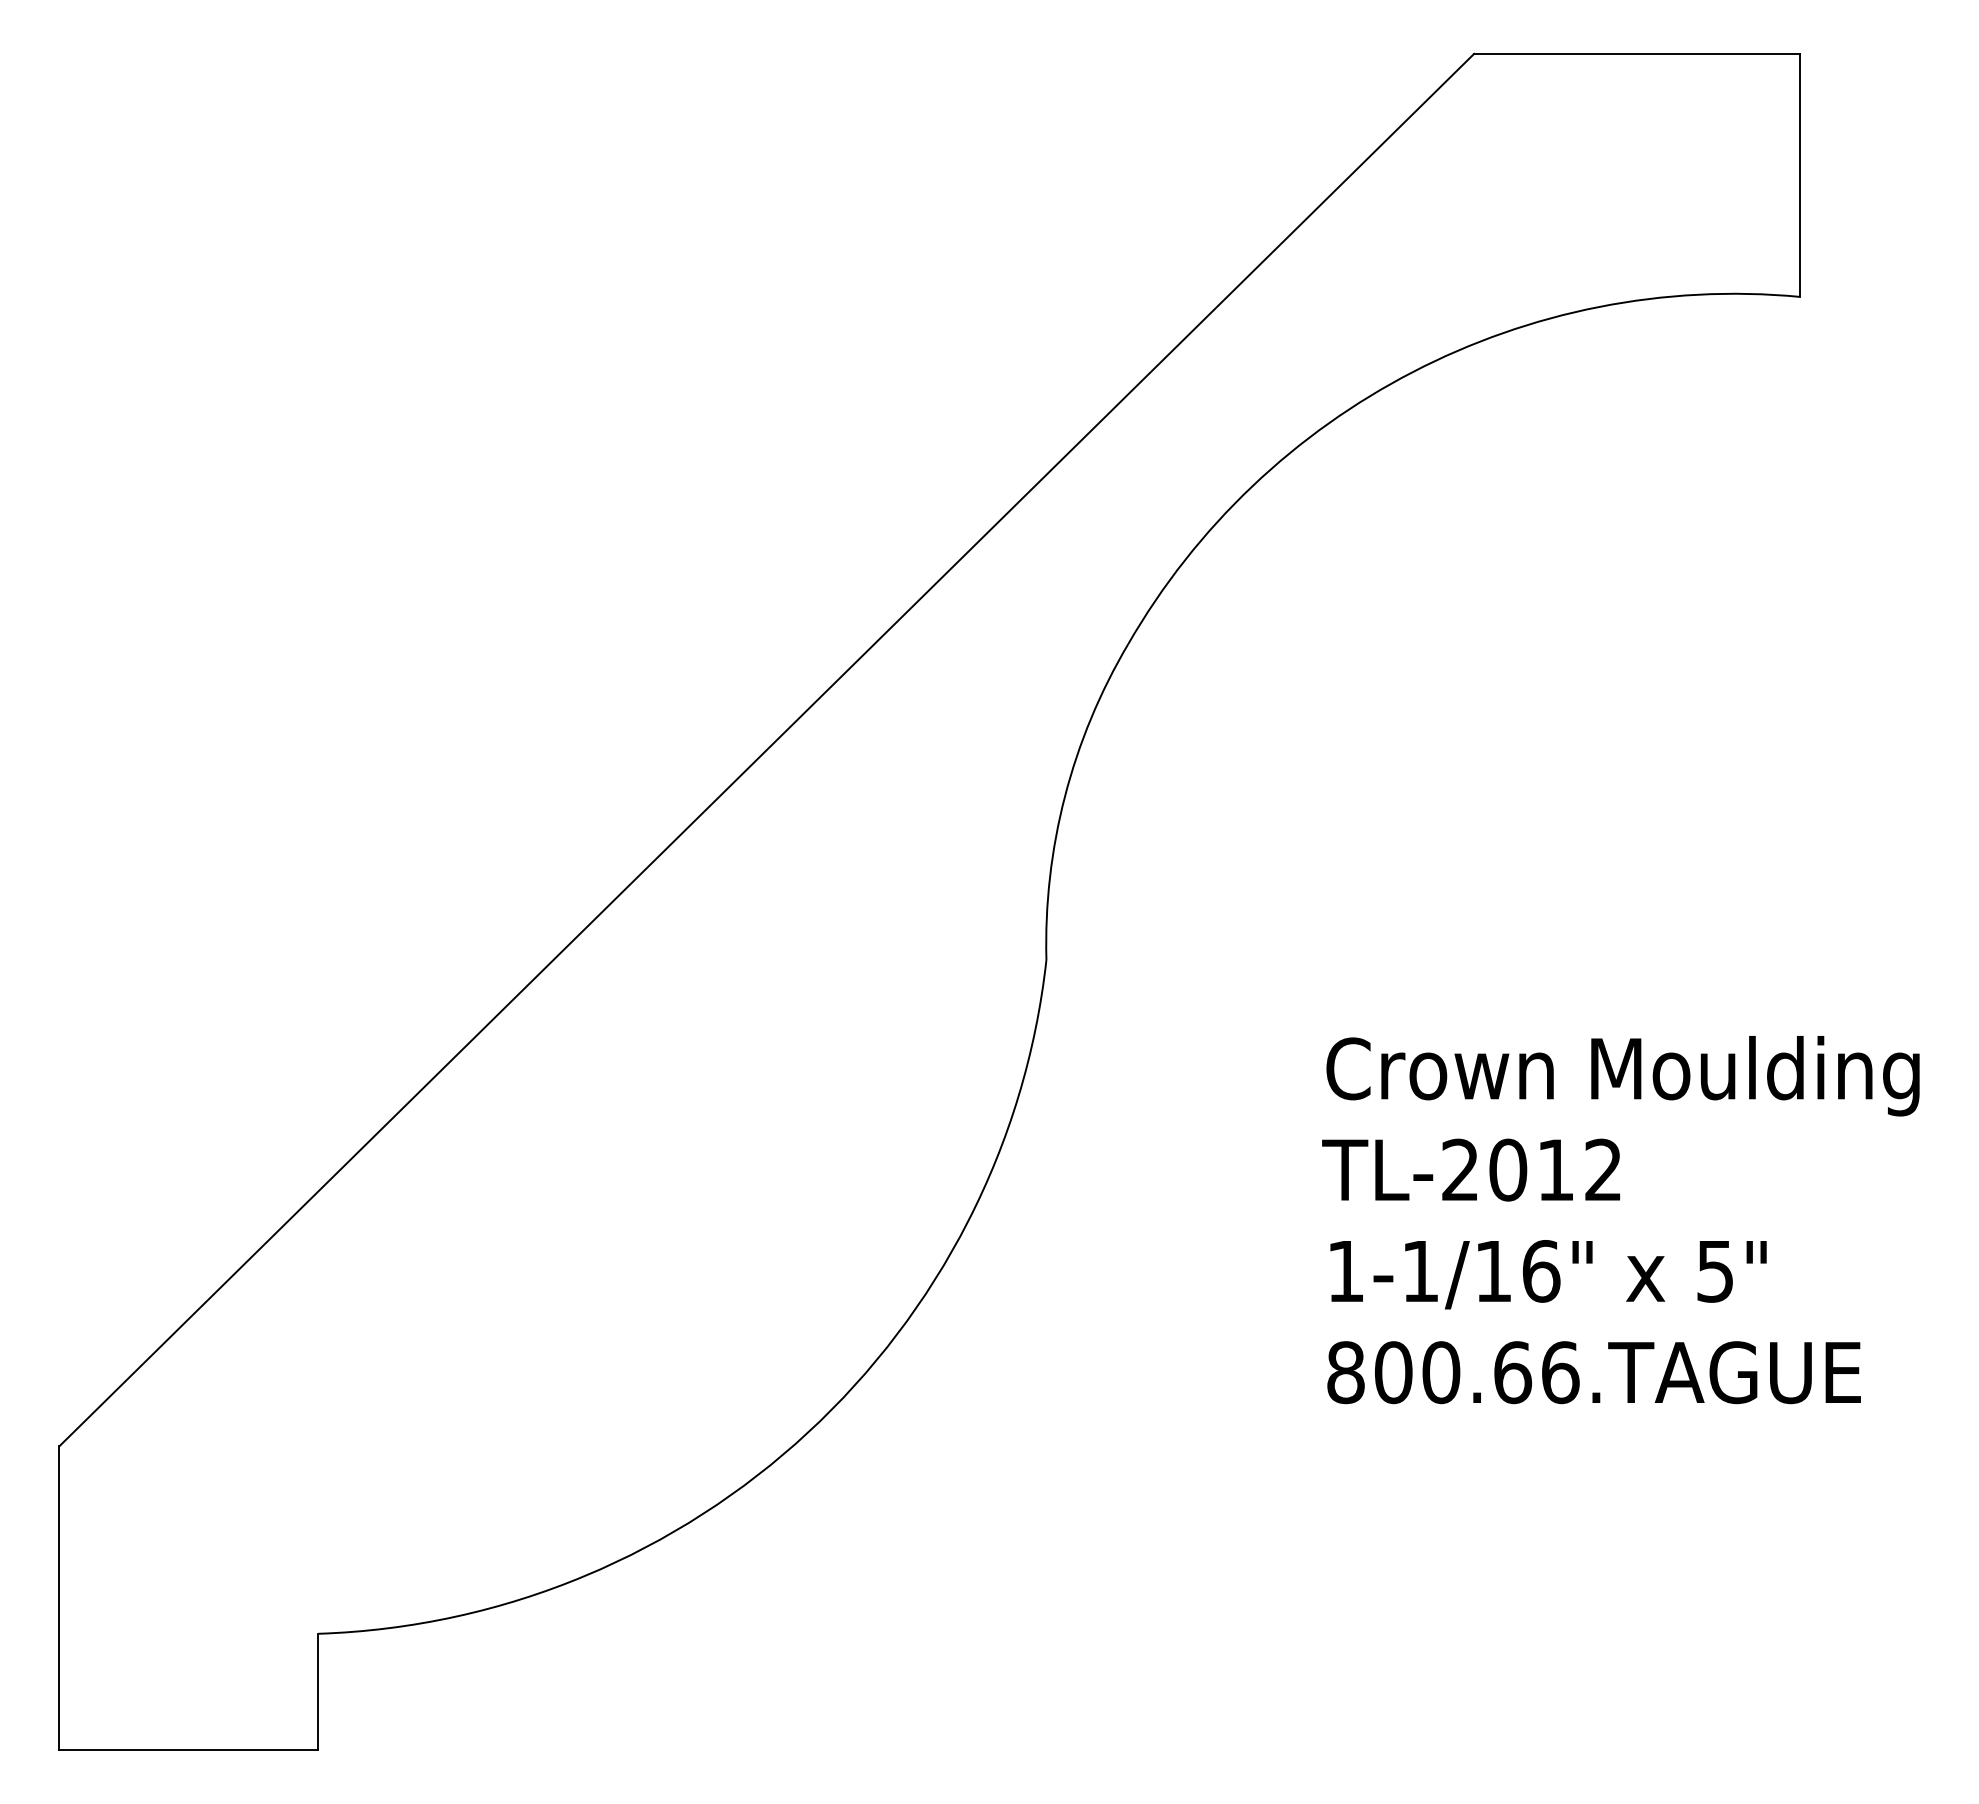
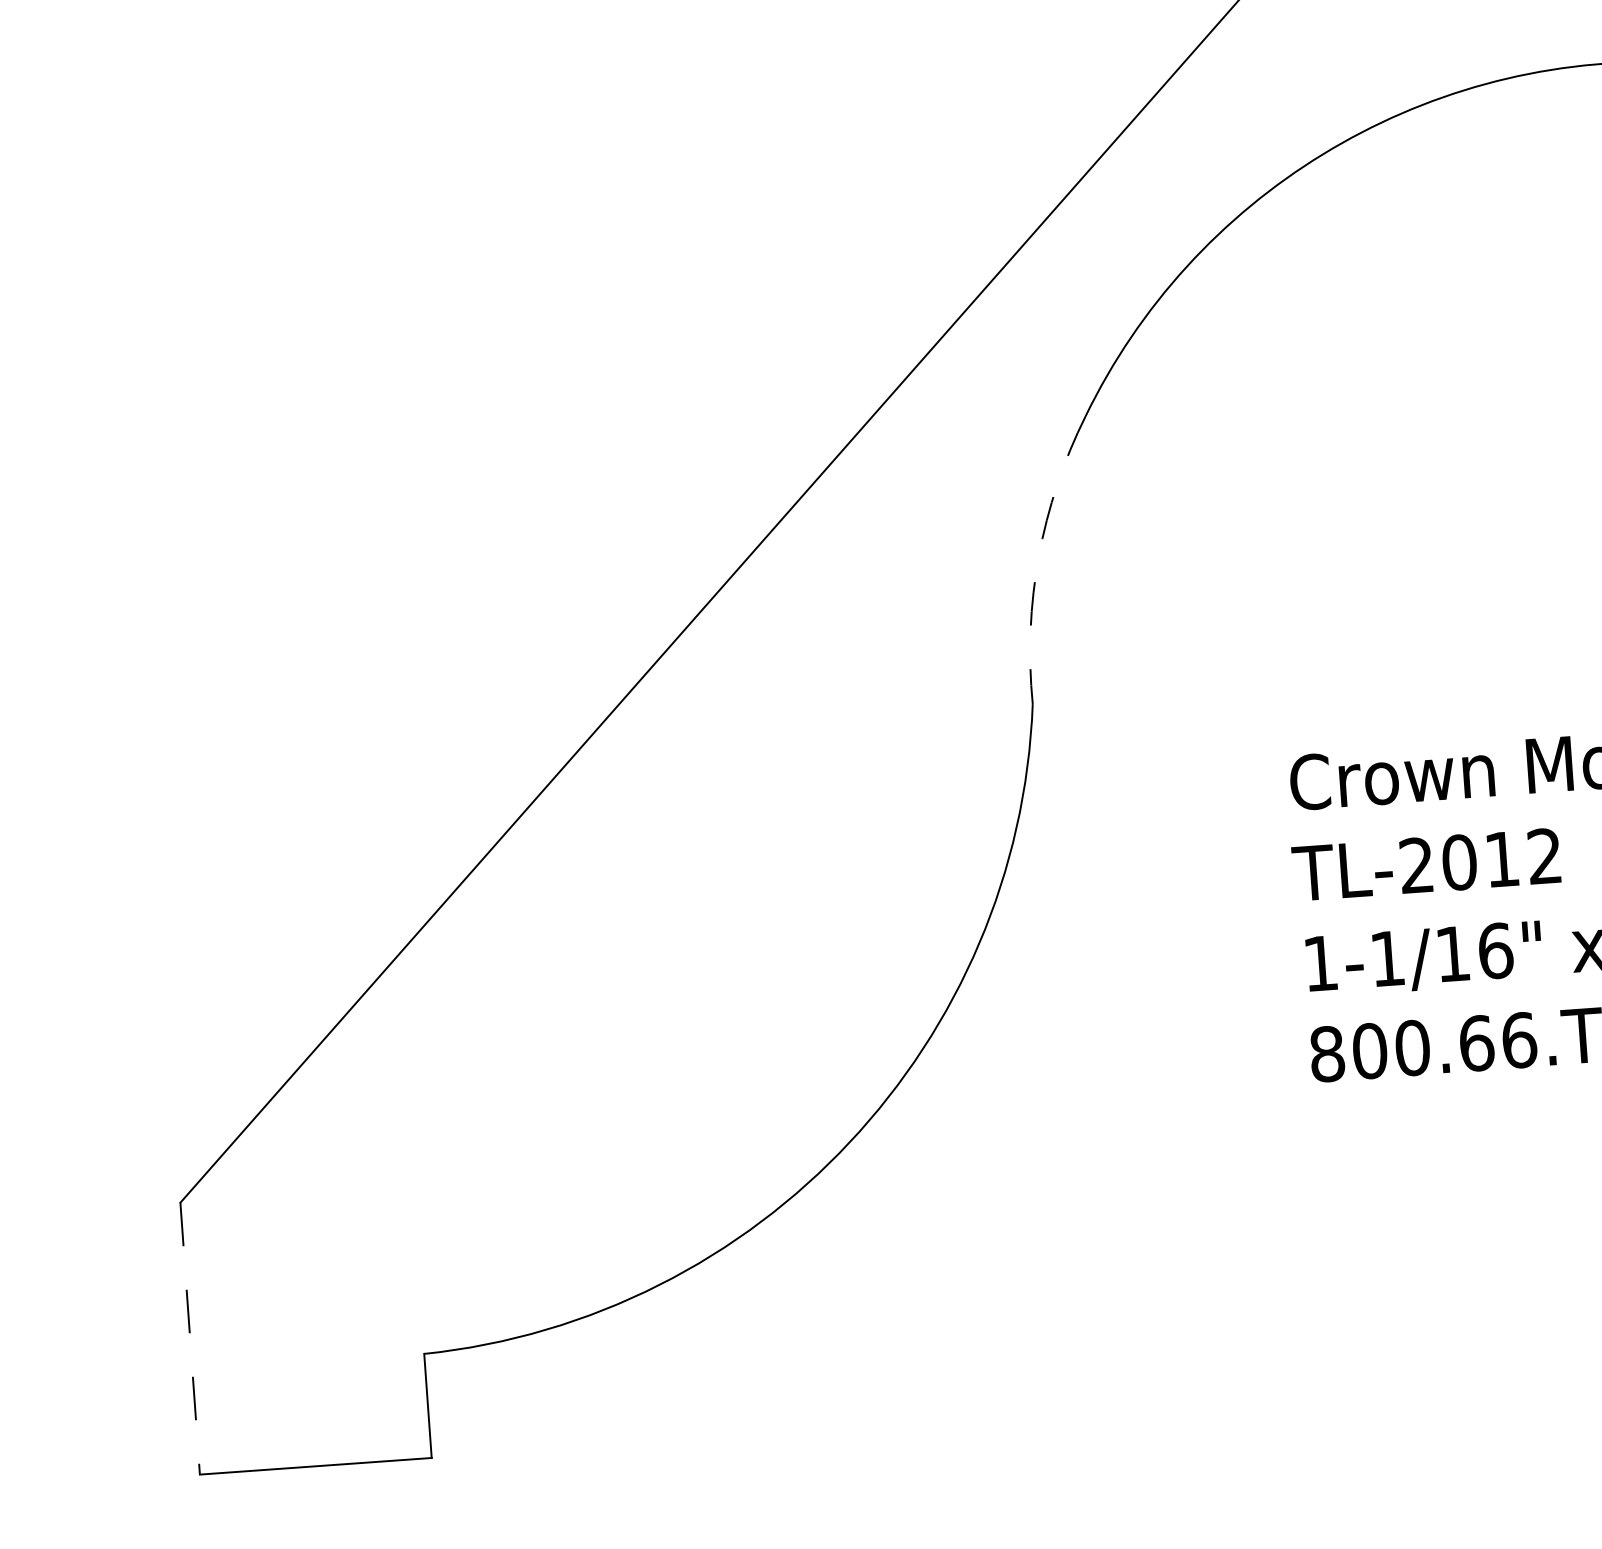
arc: (1065, 796) -> (1039, 556), solid -> dashed
line: (59, 1598) -> (190, 1338), solid -> dashed

